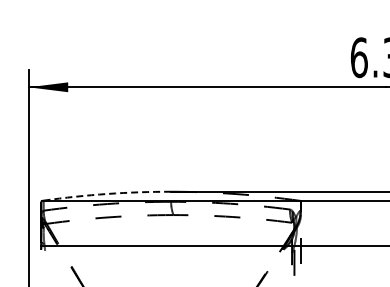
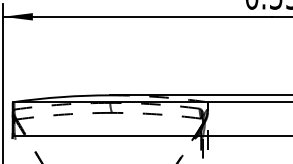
arc: (107, 193) -> (62, 96), dashed -> solid

